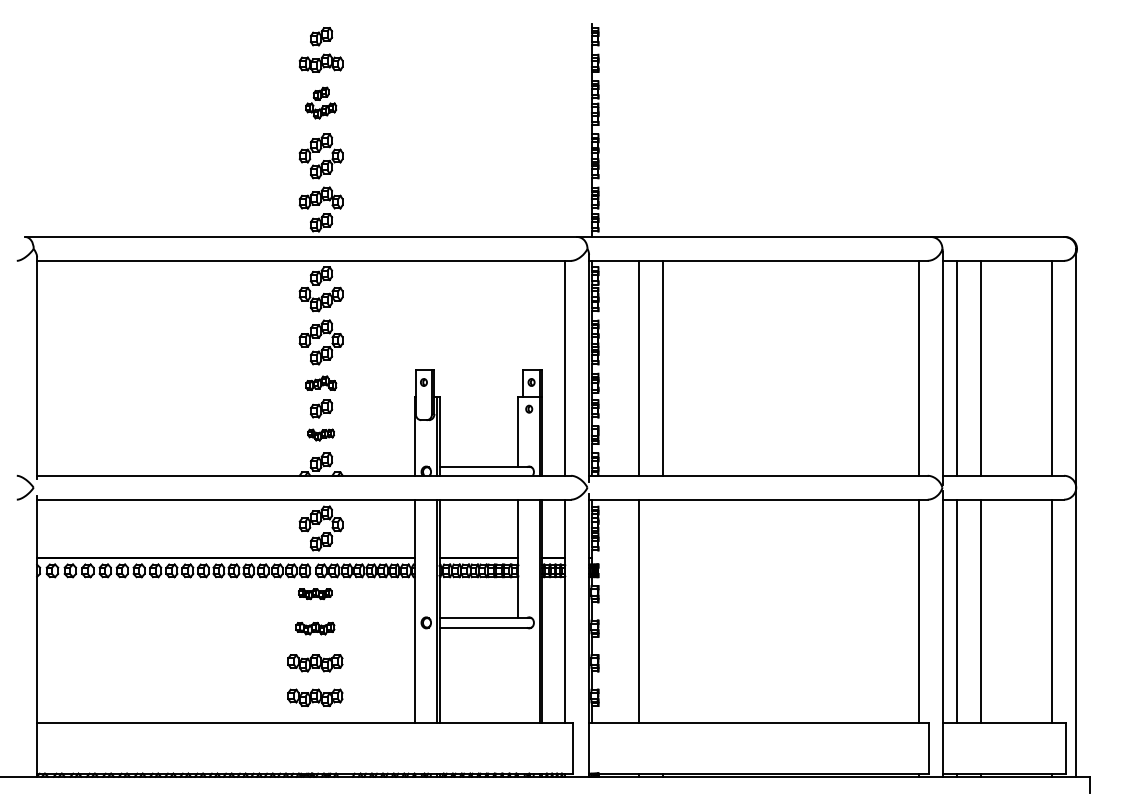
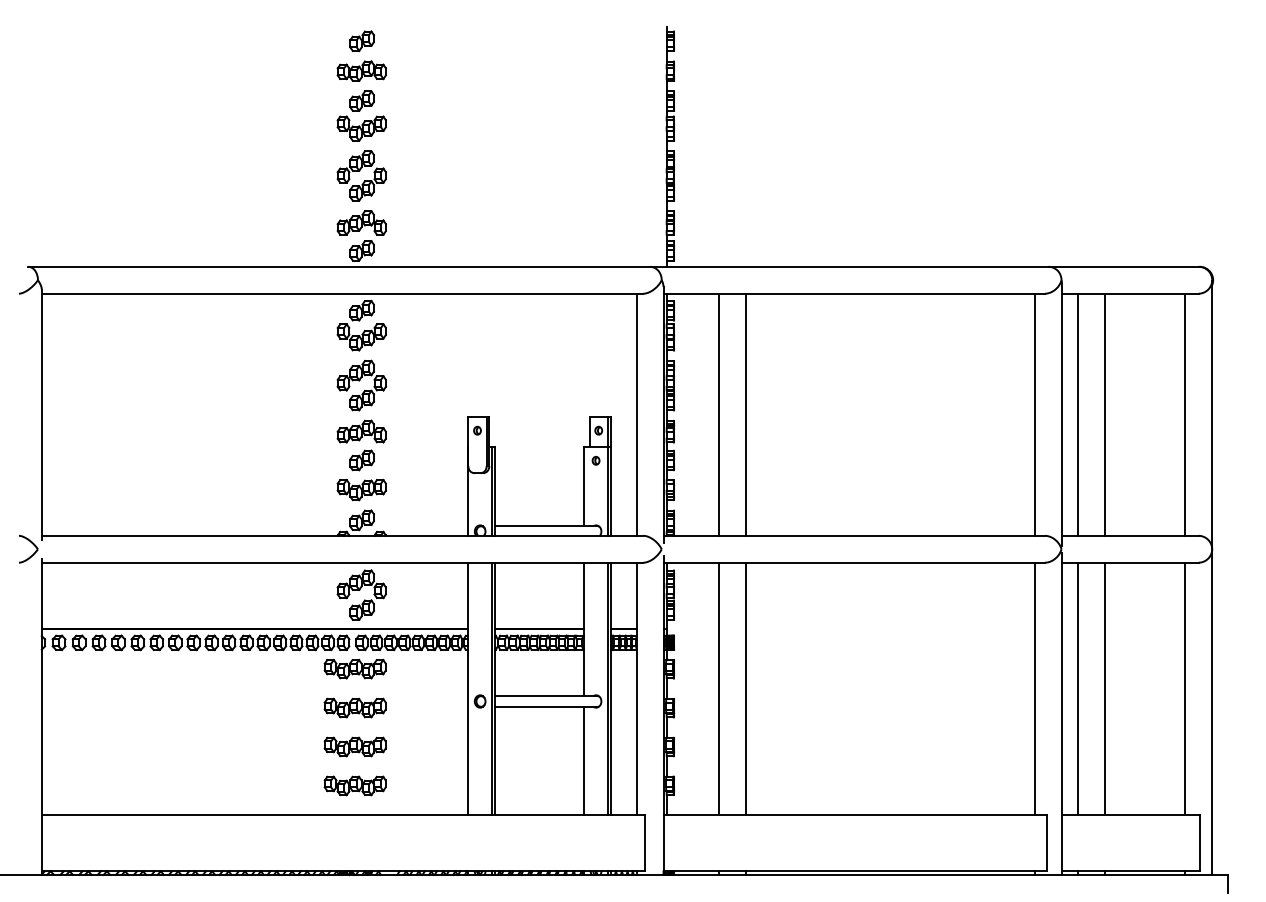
part: (320, 102) -> (361, 115), size x1.43
part: (320, 383) -> (361, 431), size x1.43
part: (320, 434) -> (361, 489), size x1.67
part: (314, 593) -> (354, 668), size x1.67
line: (662, 611) -> (746, 688), added
part: (314, 628) -> (354, 707), size x1.43
line: (518, 675) -> (583, 760), added

